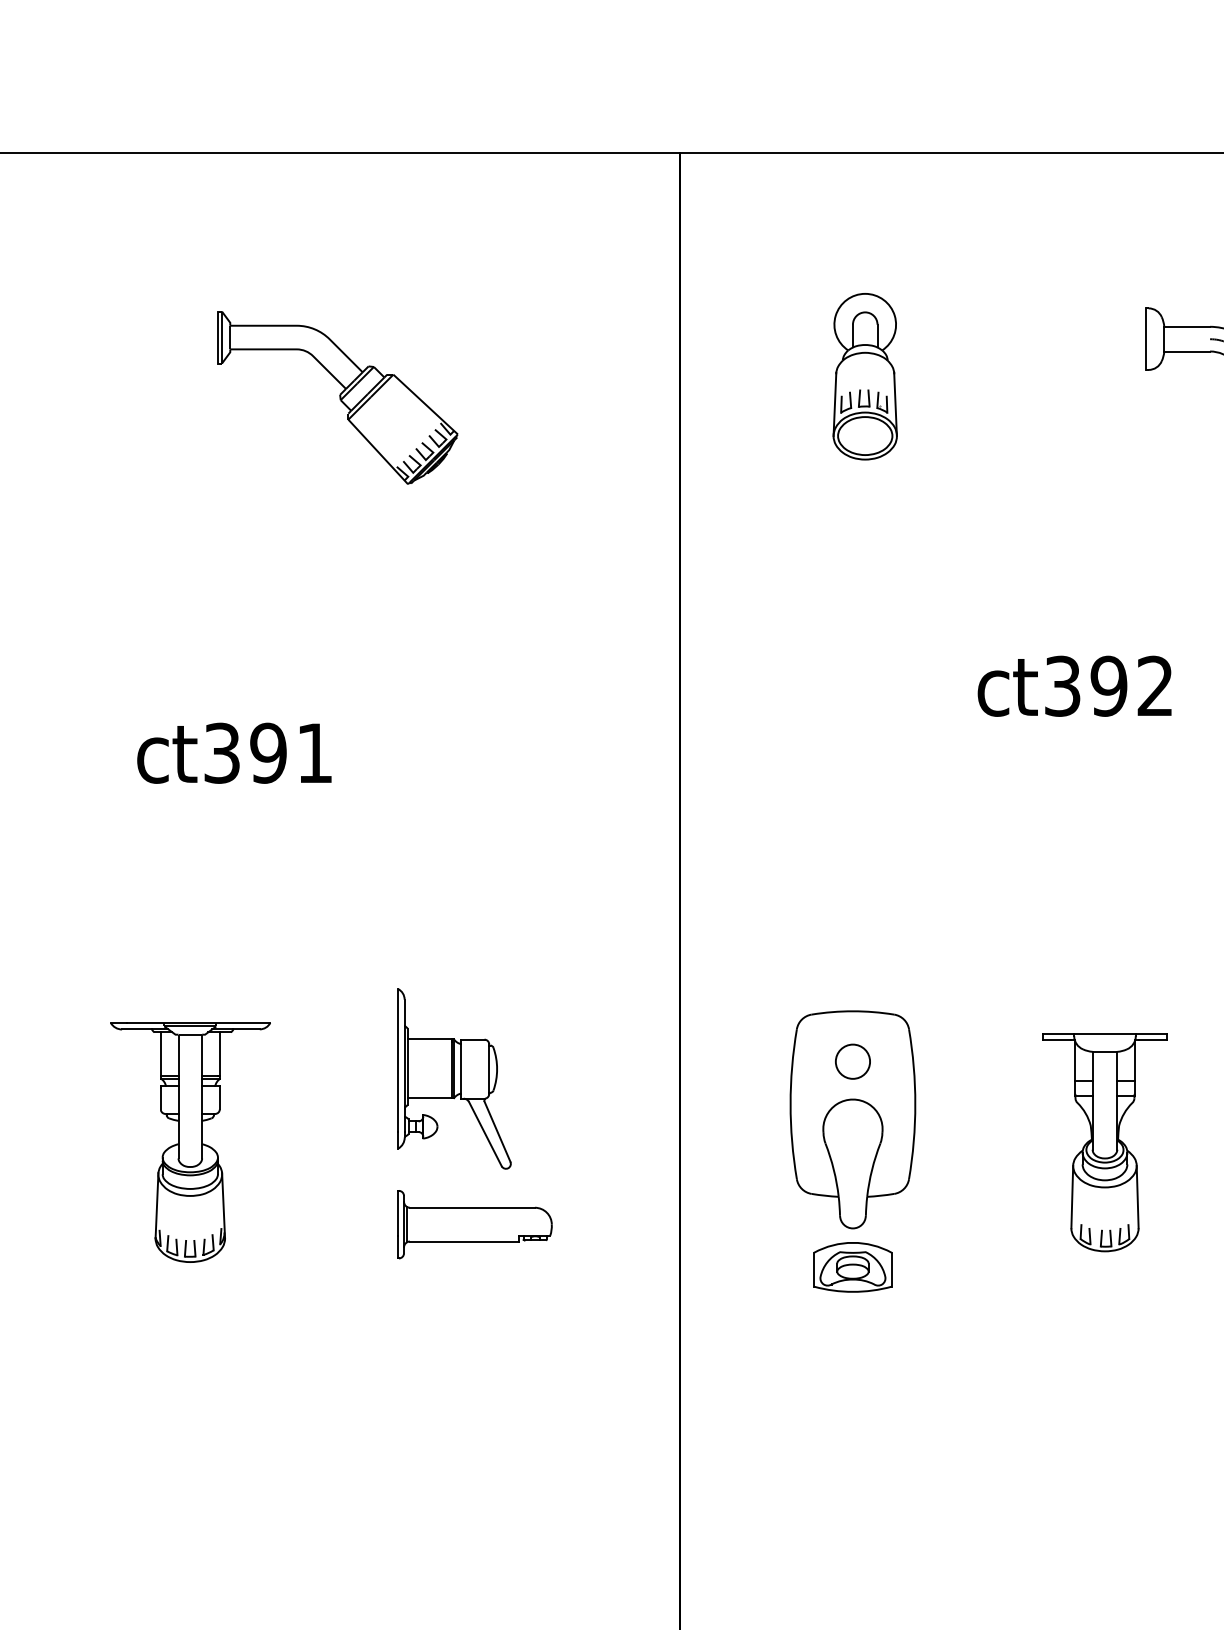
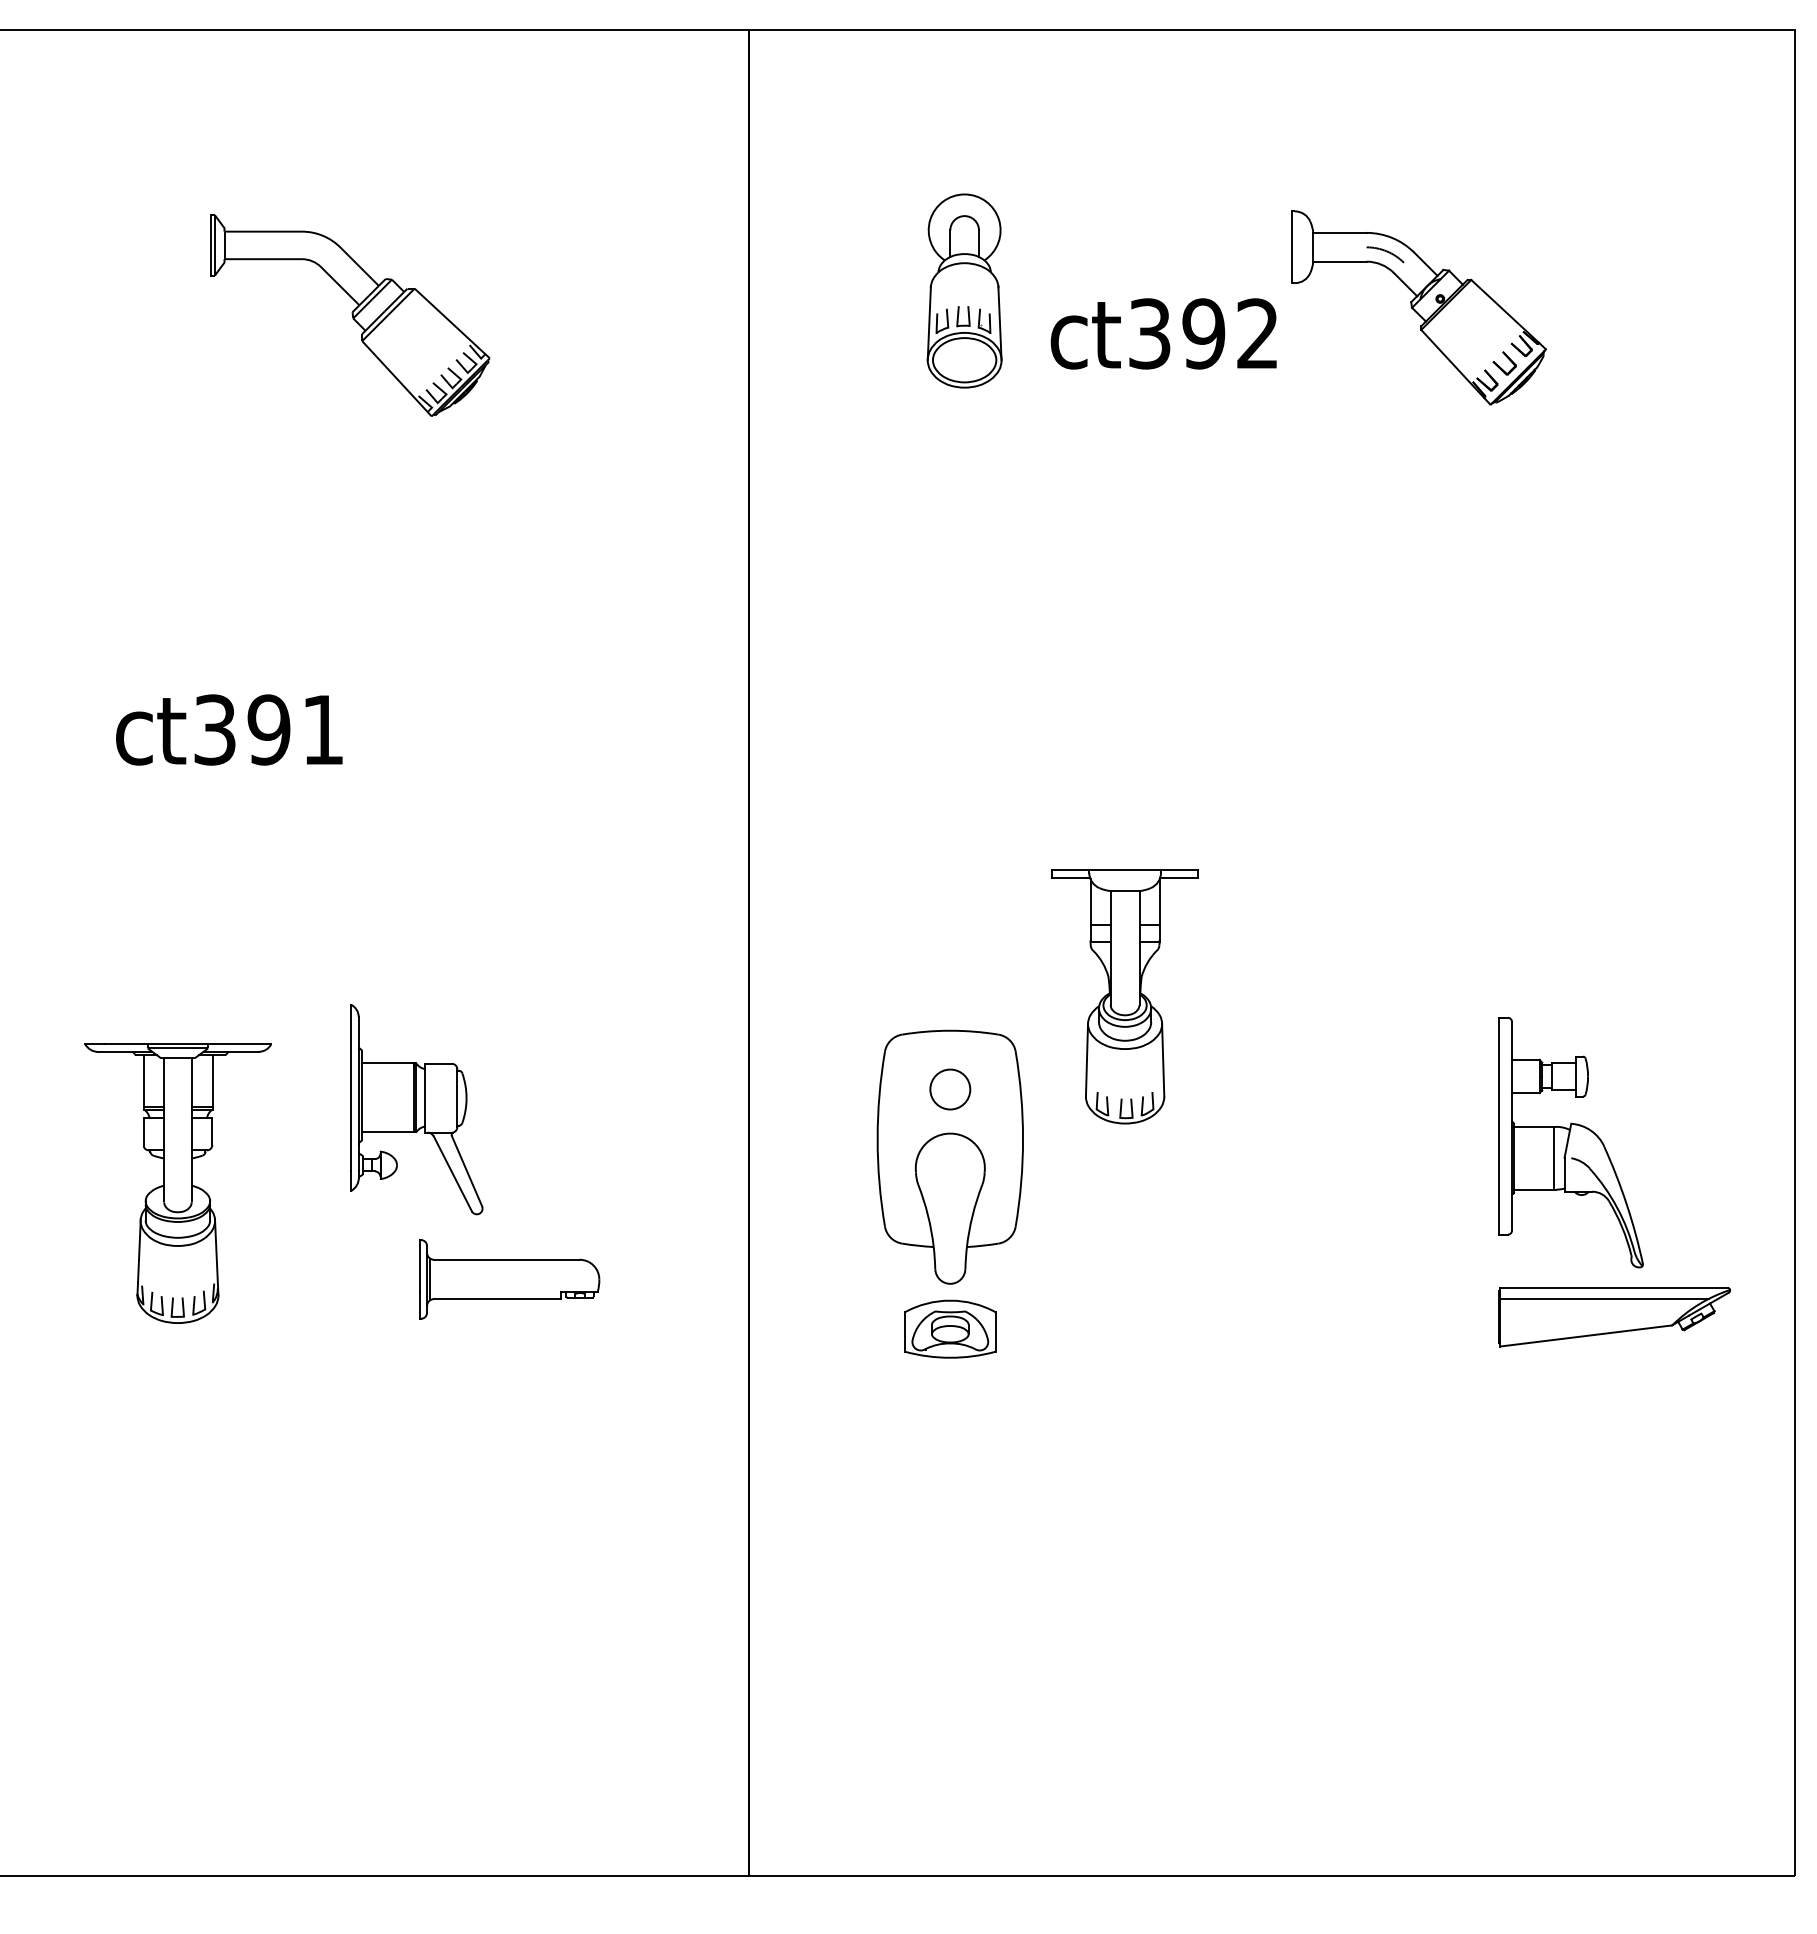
text: (1074, 685) -> (1163, 333), moved
part: (454, 1078) -> (416, 1109), moved
part: (1104, 1142) -> (1124, 996), moved

